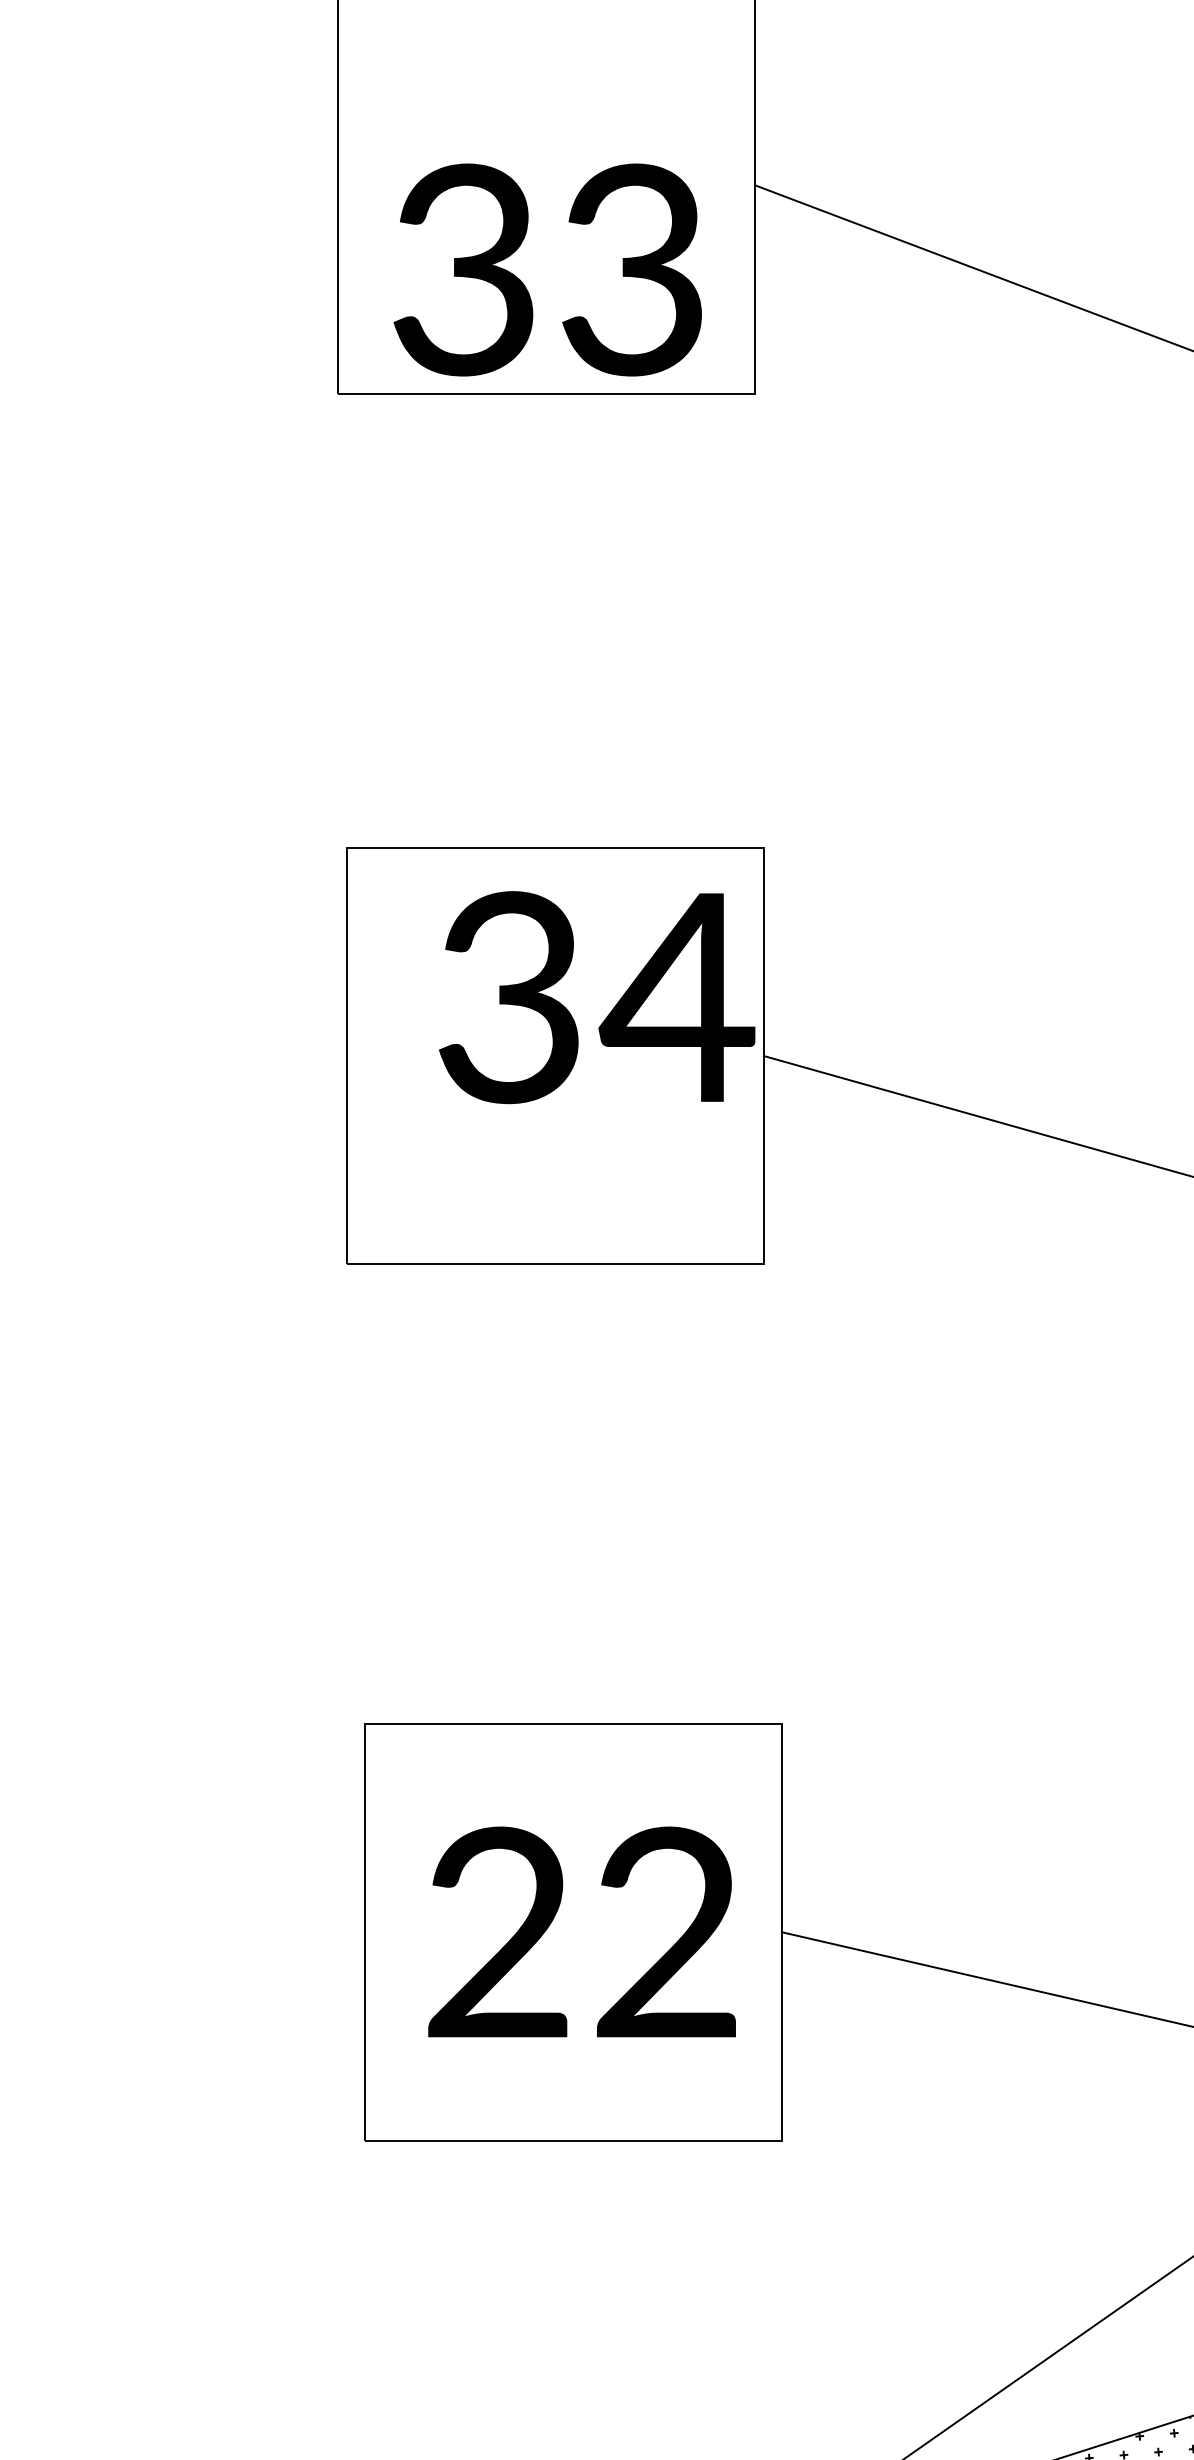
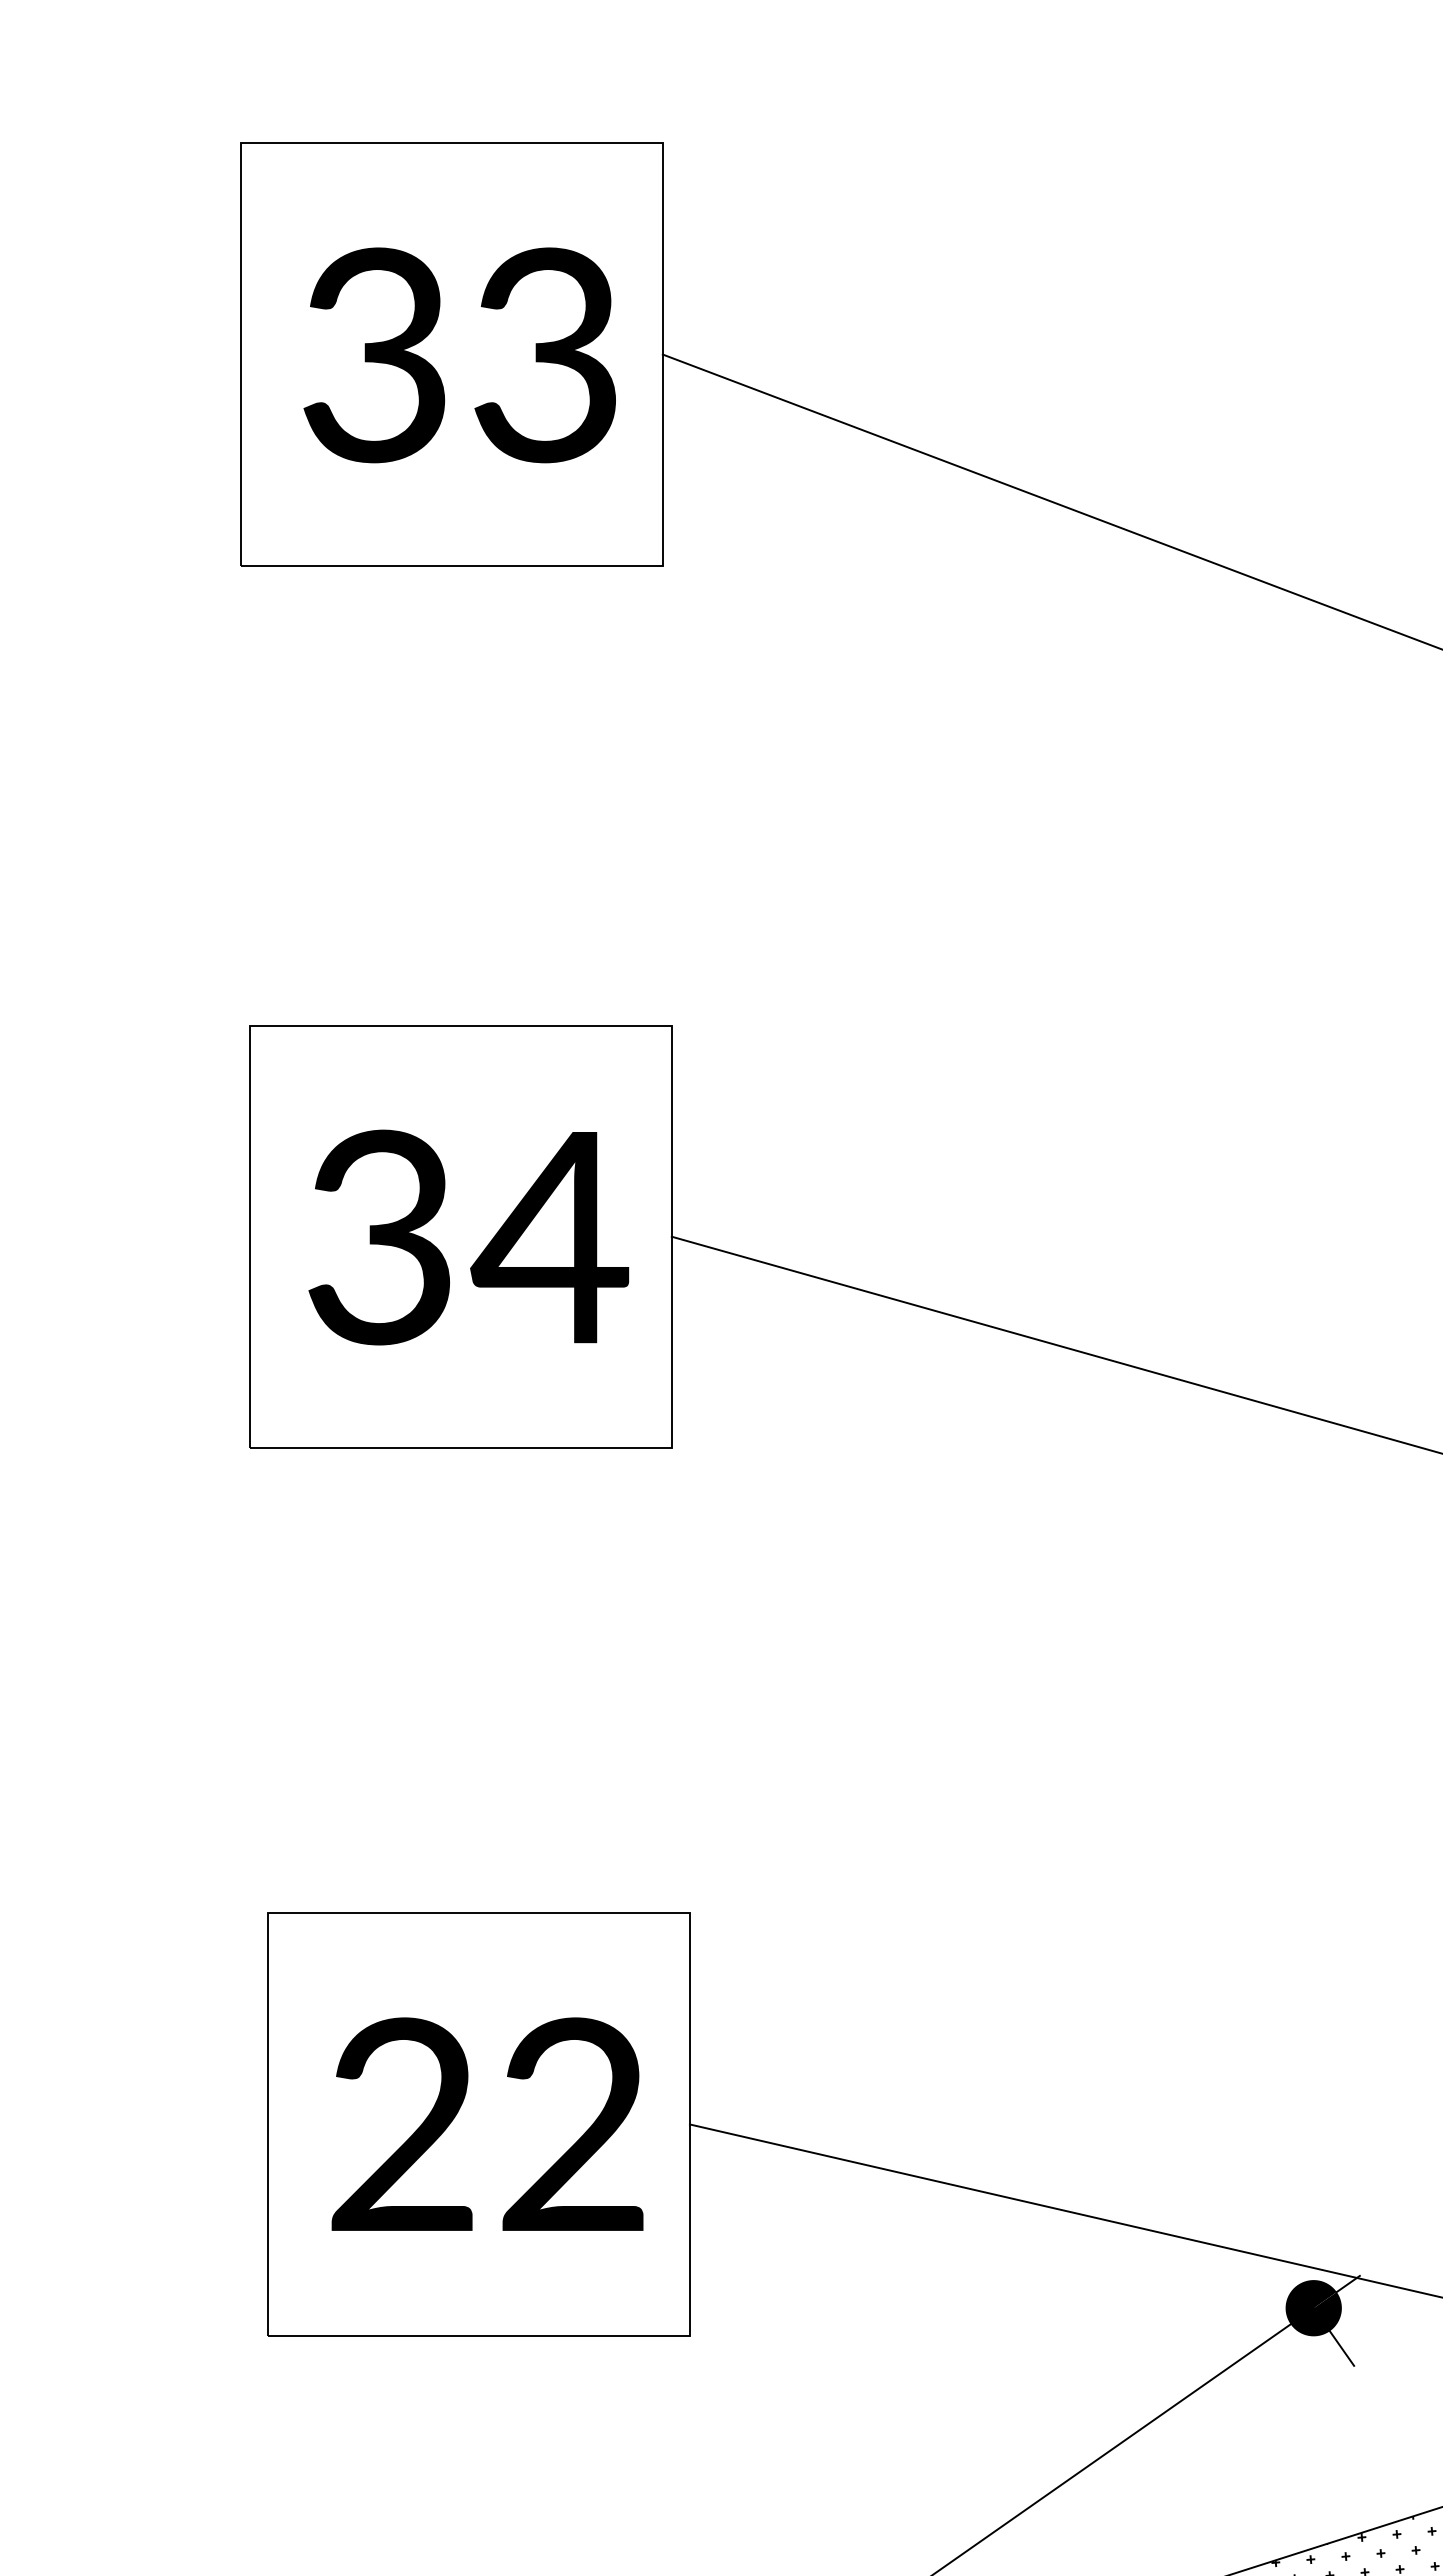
text: (547, 270) -> (459, 355), moved
text: (596, 997) -> (468, 1237), moved

